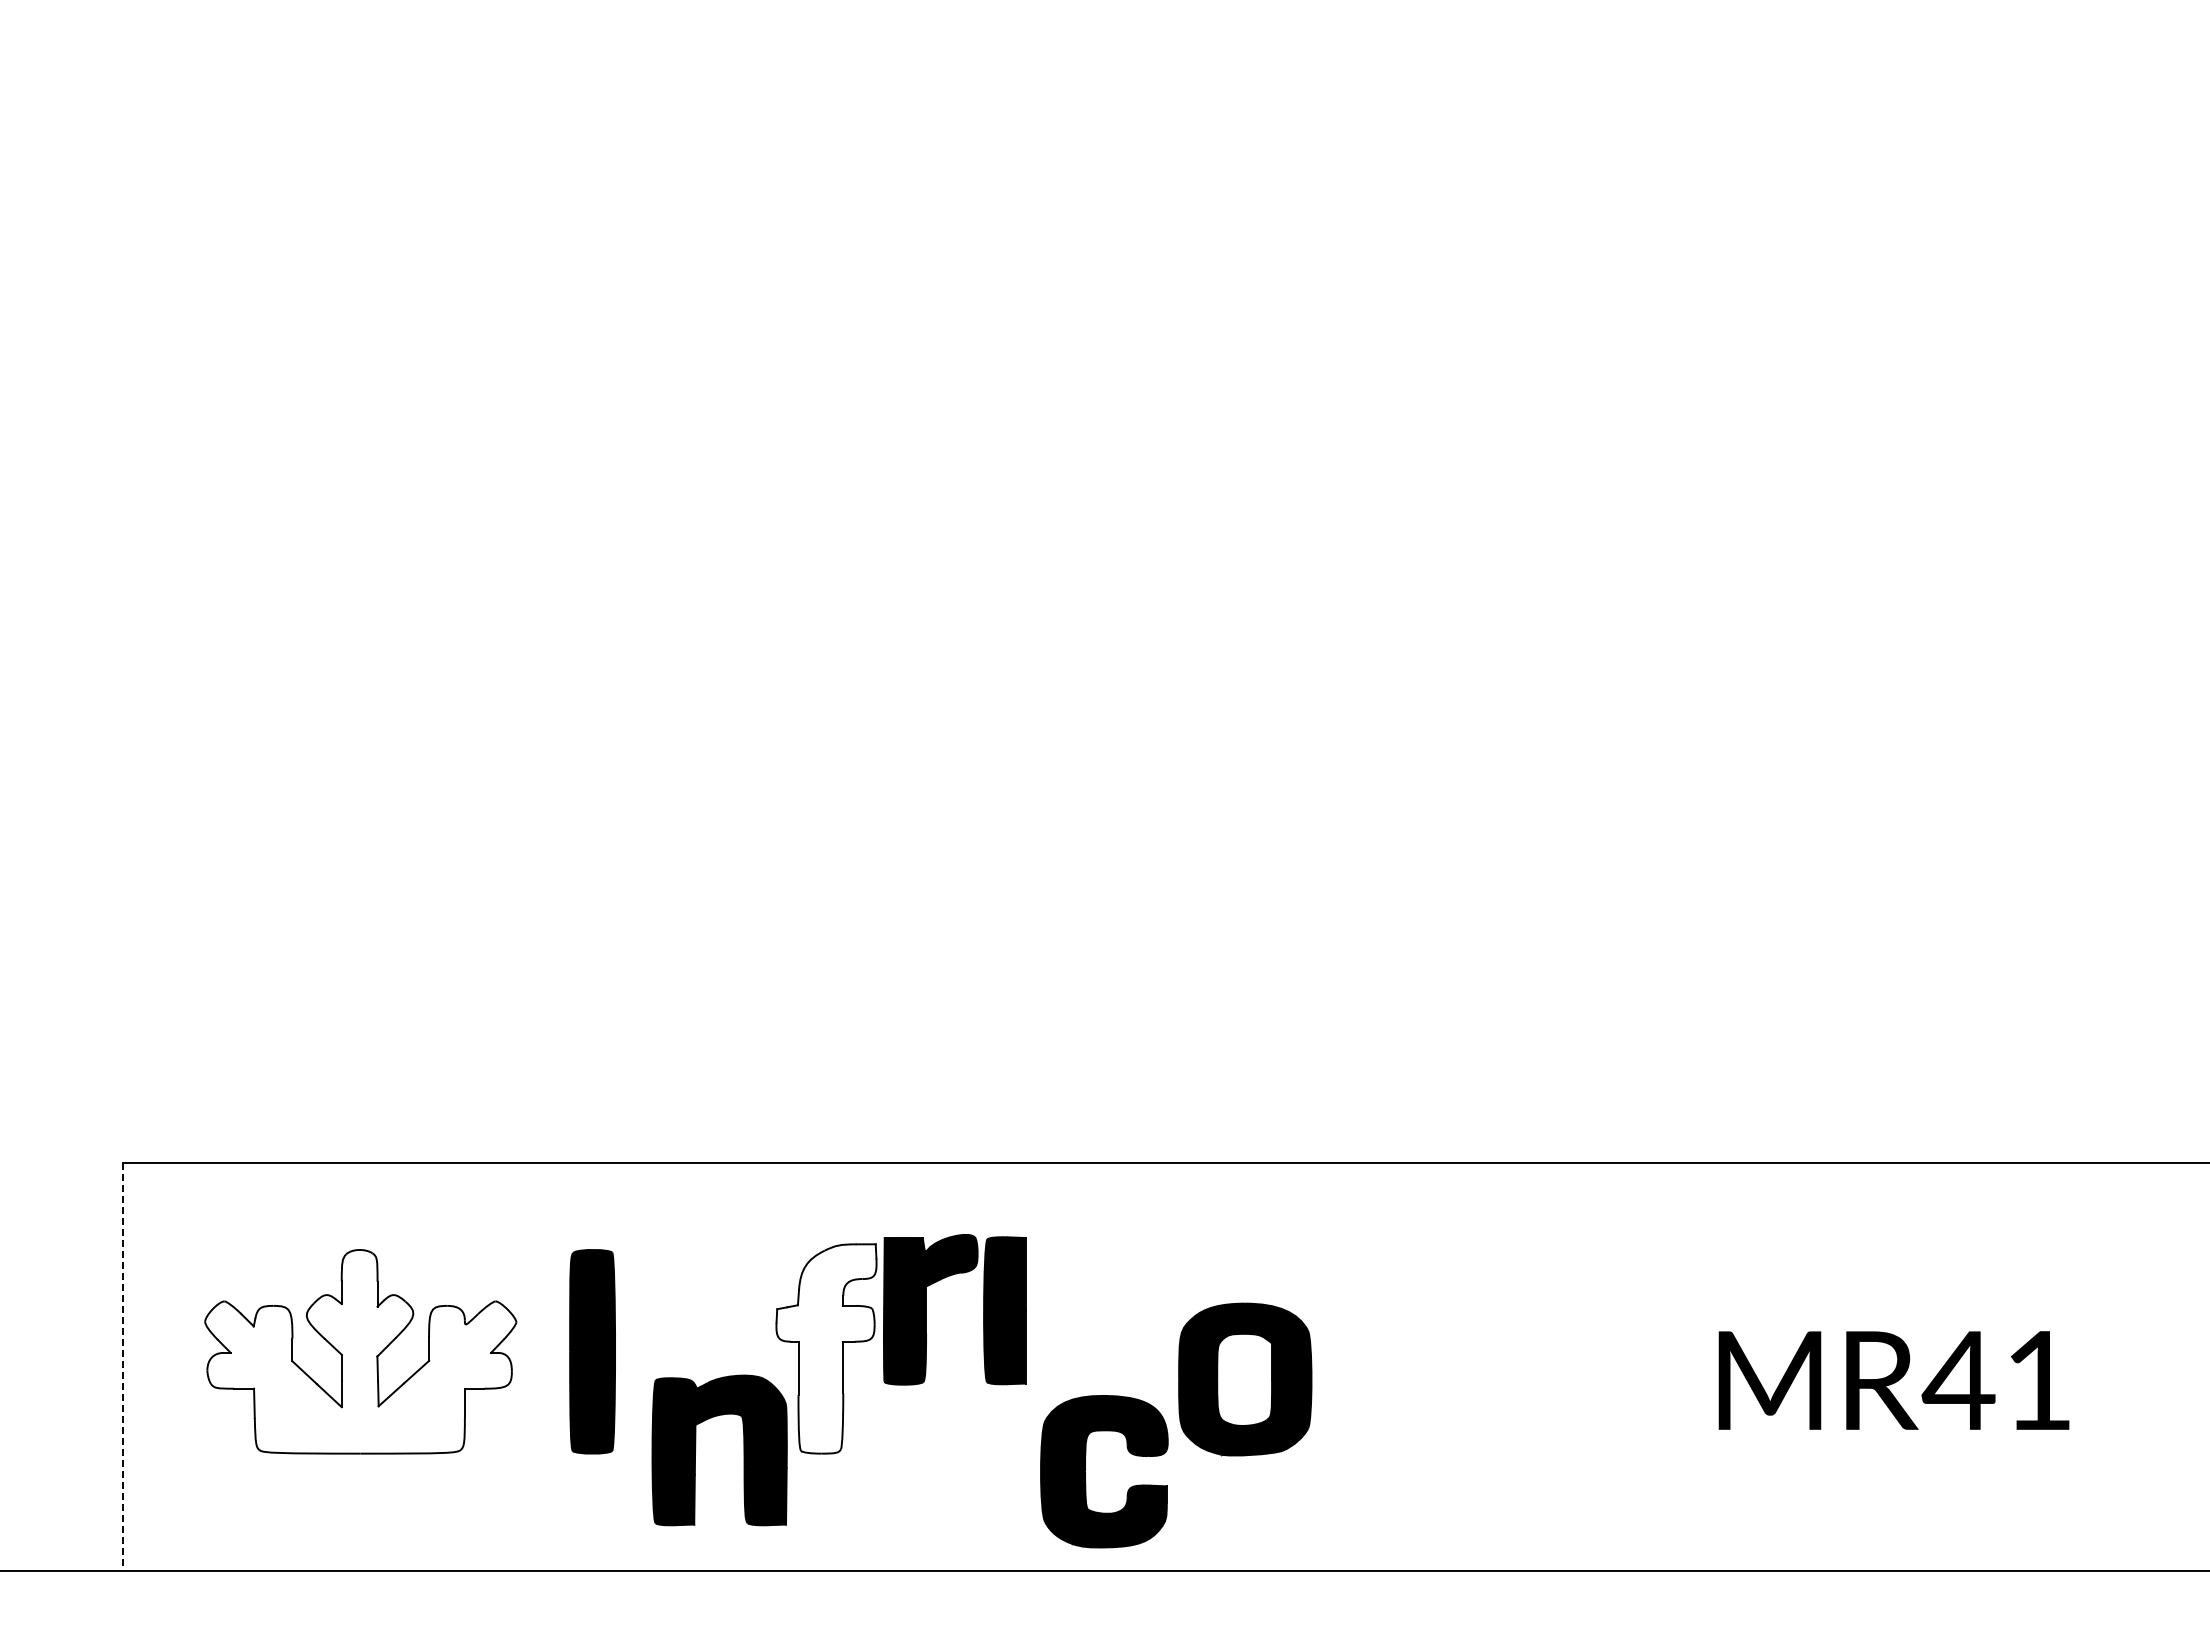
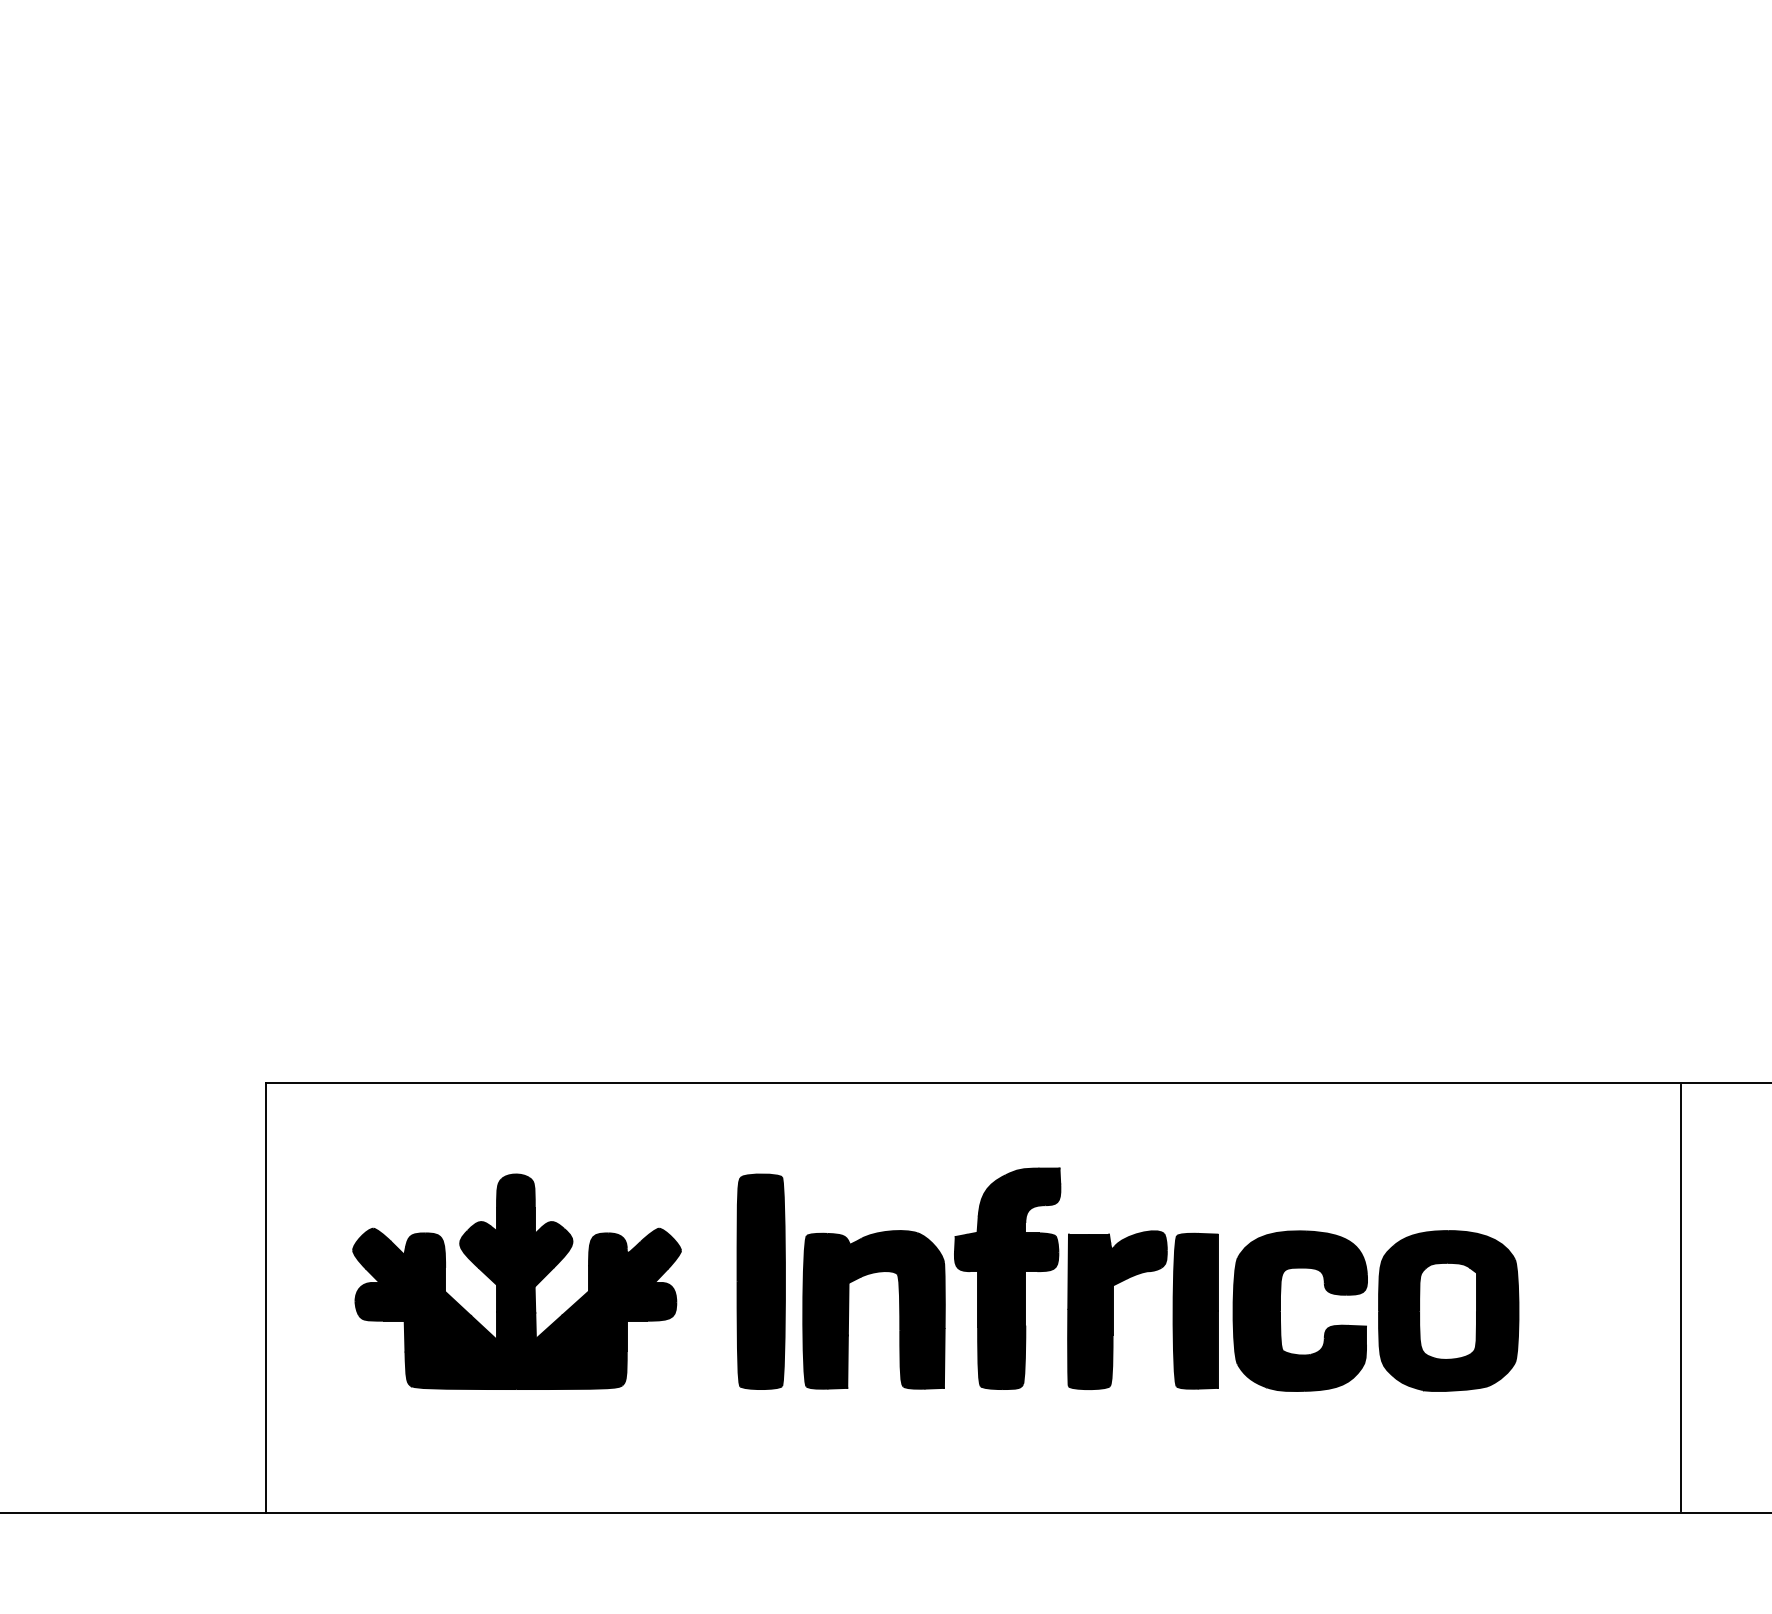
part: (926, 1309) -> (1112, 1309), moved
fill: (826, 1348) -> (1007, 1278), added
fill: (360, 1351) -> (516, 1281), added
line: (122, 1367) -> (266, 1298), dashed -> solid
line: (1465, 1367) -> (1680, 1298), added
part: (696, 1448) -> (849, 1307), moved
part: (1085, 1471) -> (1280, 1310), moved

